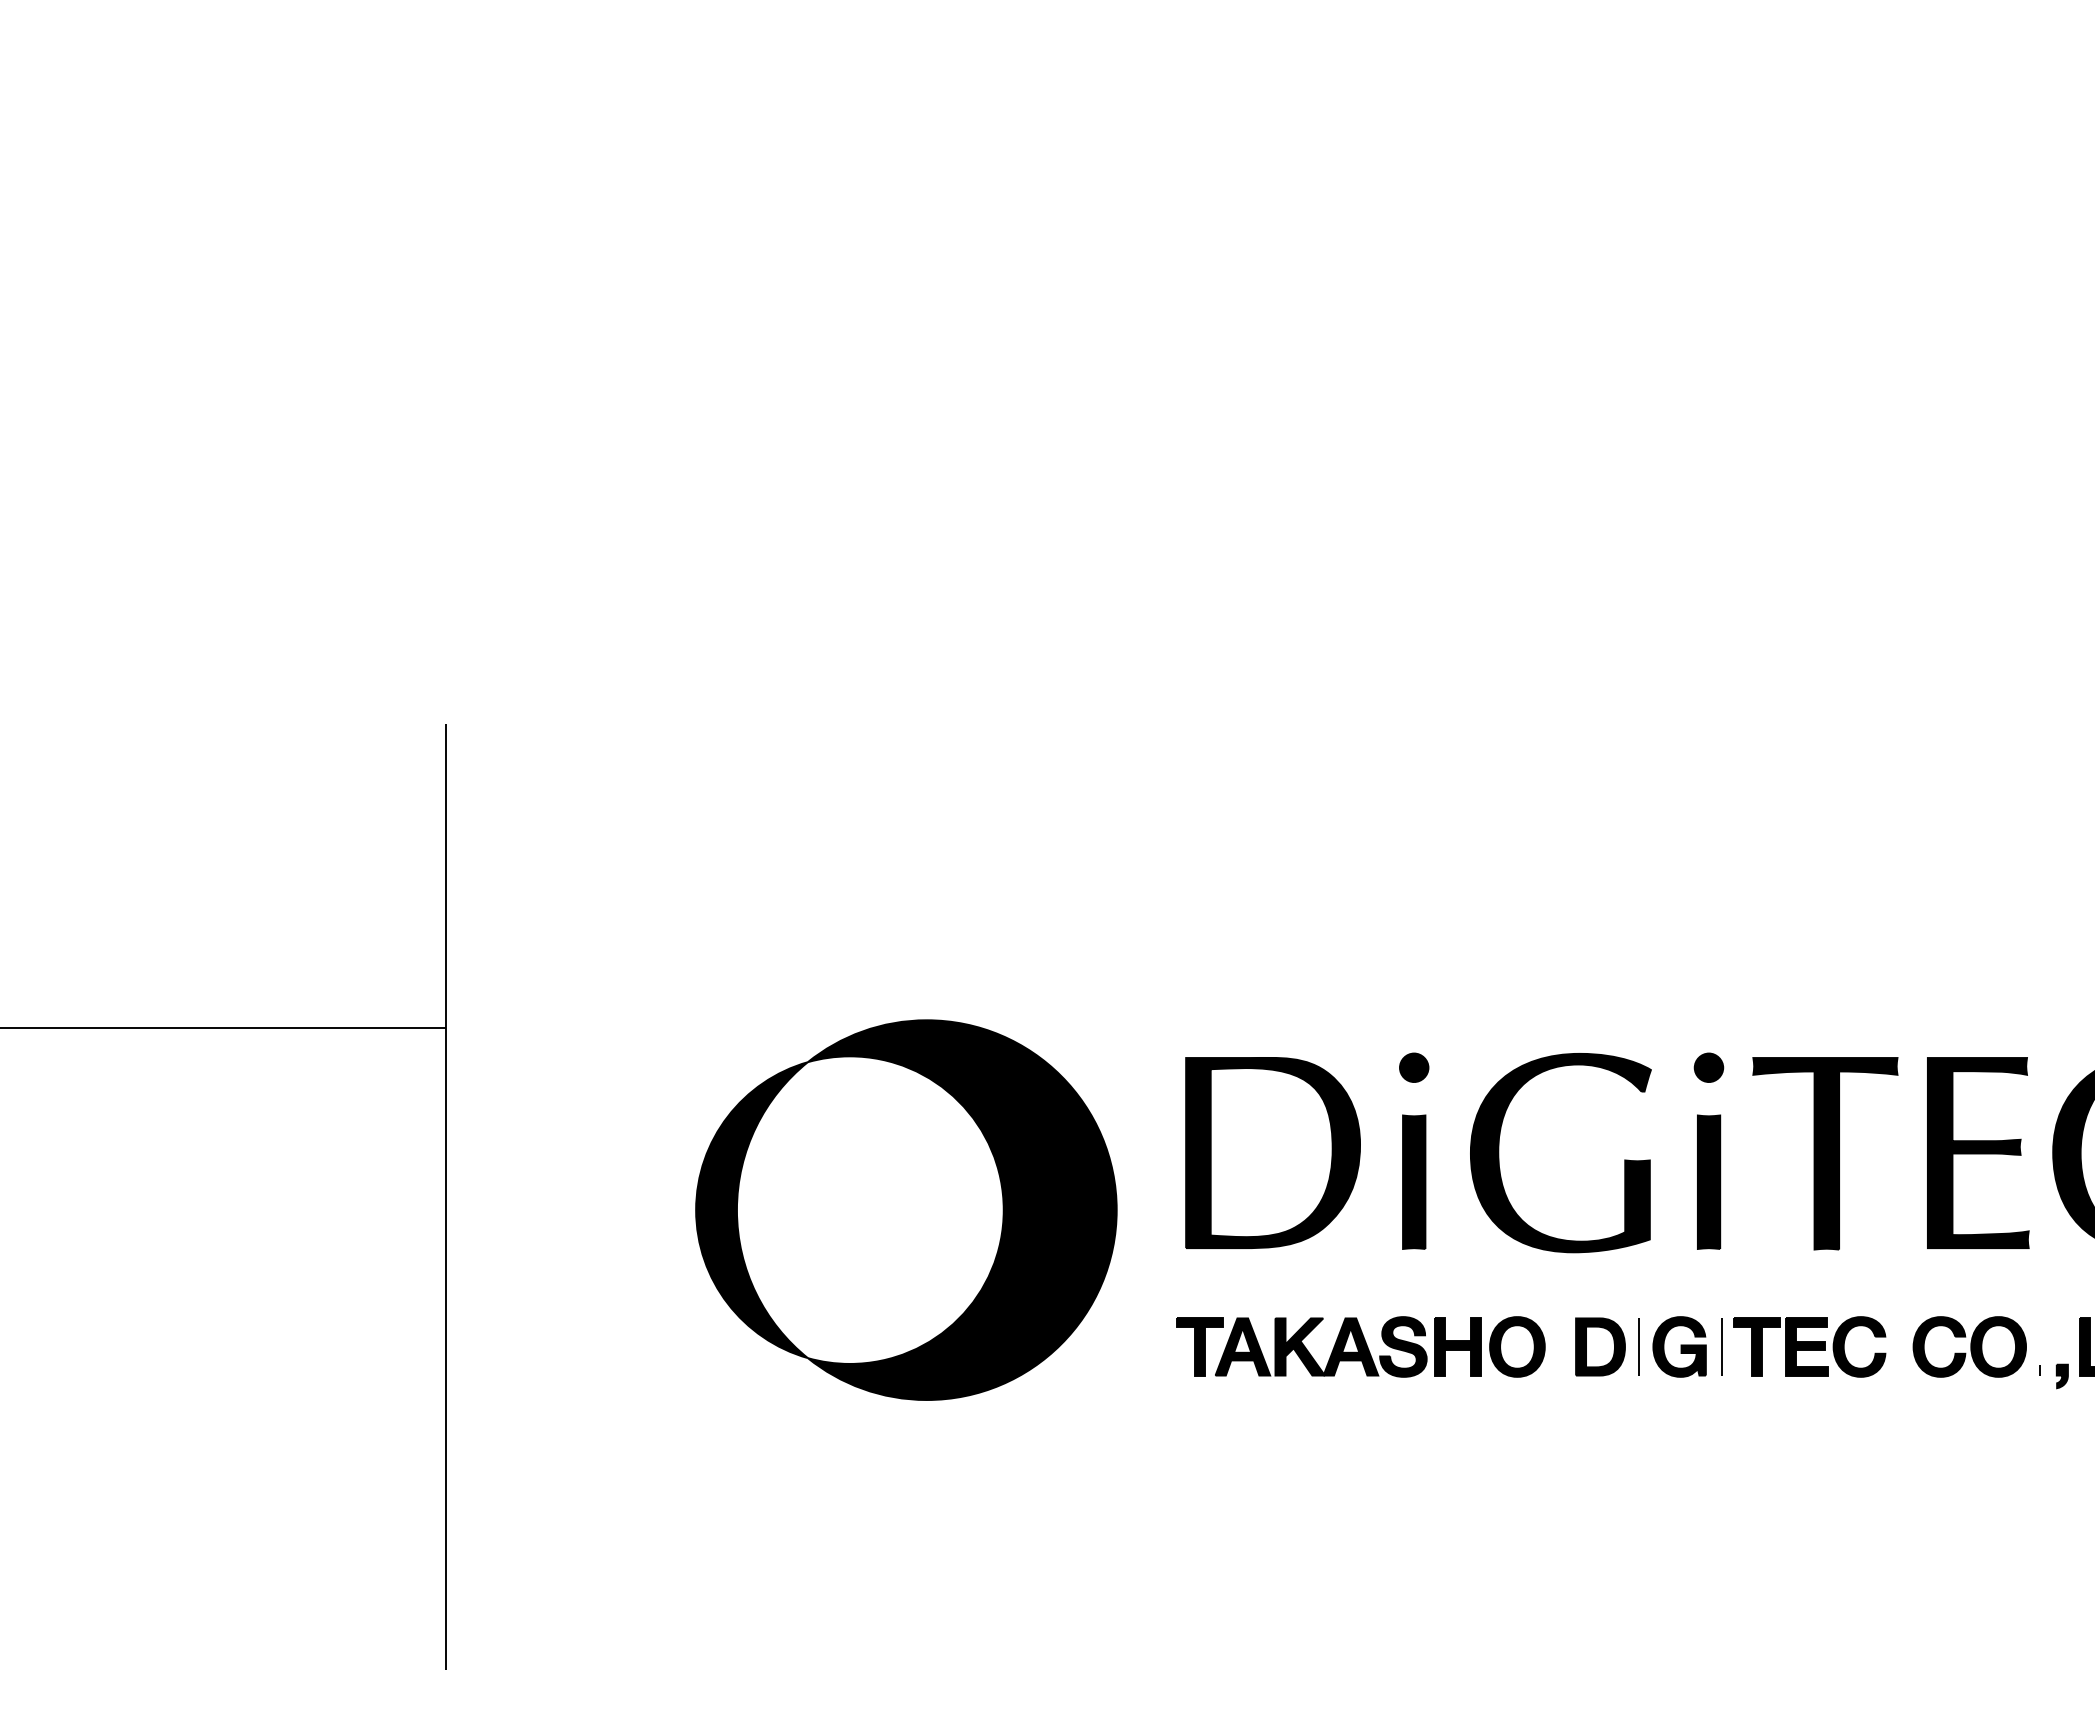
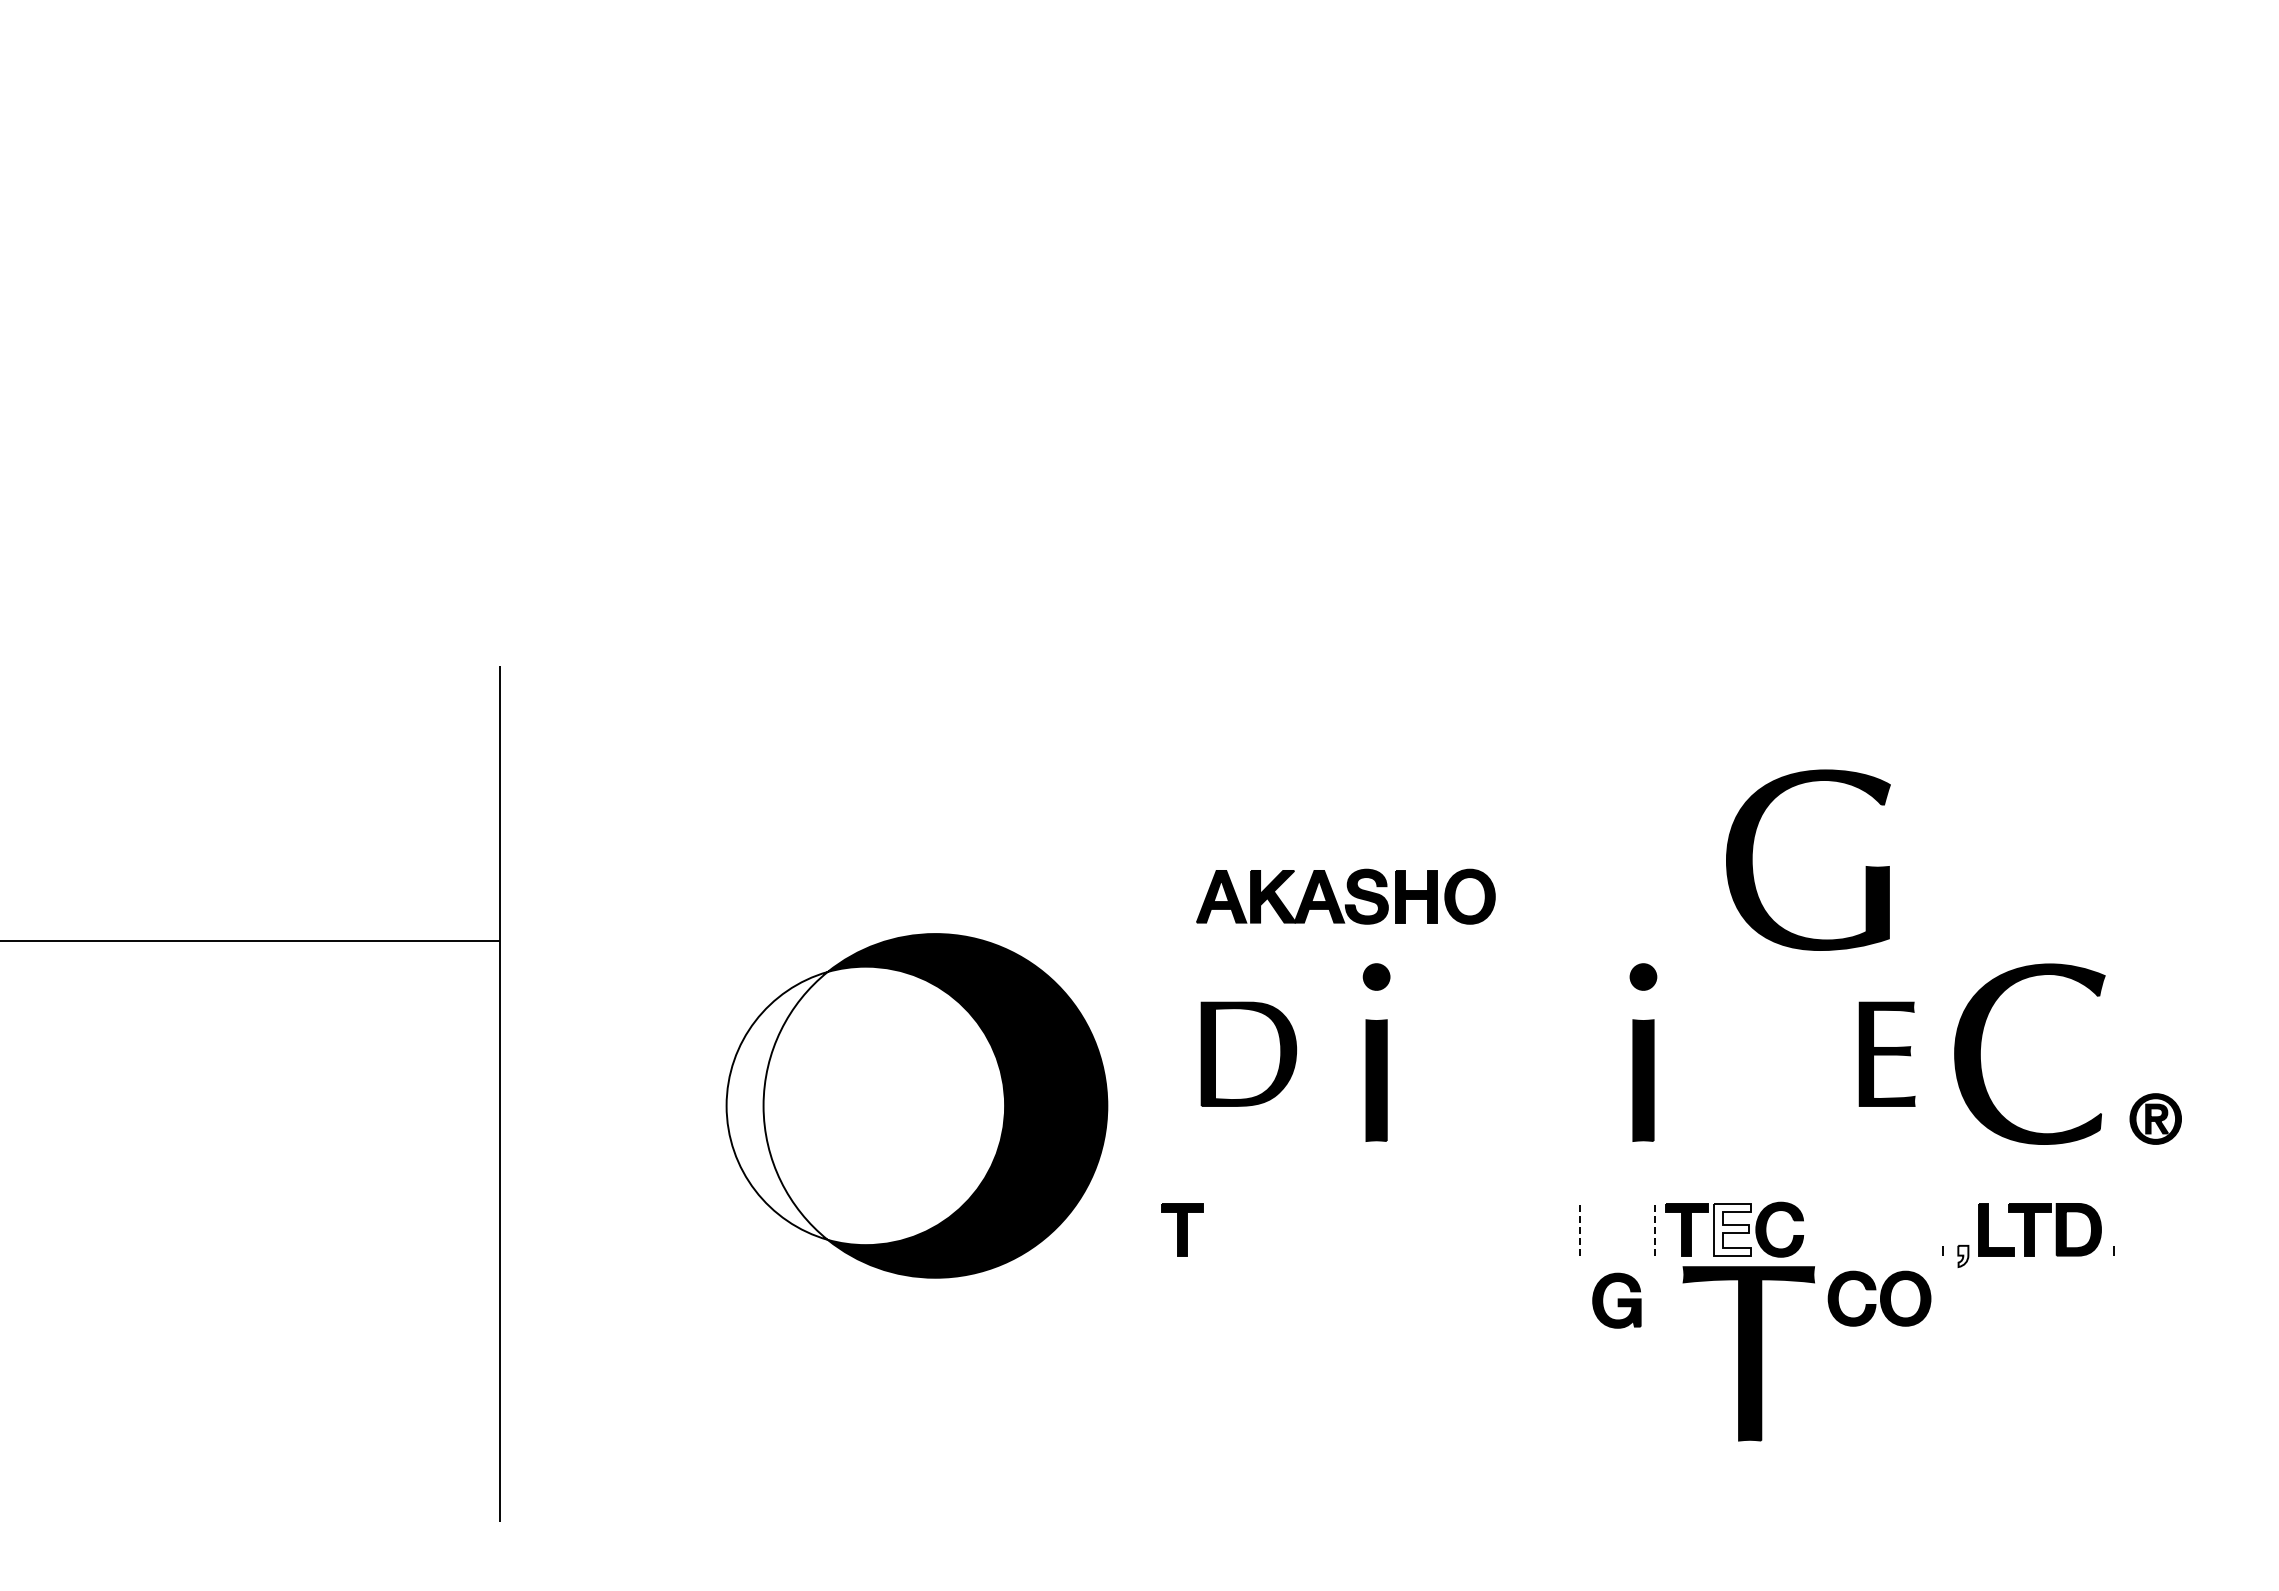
part: (1499, 1152) -> (1752, 859), moved
part: (1272, 1153) -> (1248, 1054), size x0.6
part: (1825, 1153) -> (1748, 1353), moved
part: (1977, 1153) -> (1886, 1054), size x0.6
fill: (751, 1209) -> (776, 1105), removed
part: (1379, 1346) -> (1345, 896), moved
part: (1600, 1346) -> (1545, 1229), removed
line: (1638, 1346) -> (1579, 1229), solid -> dashed
part: (1679, 1346) -> (1616, 1300), moved
line: (1722, 1346) -> (1655, 1229), solid -> dashed
fill: (1807, 1346) -> (1732, 1229), removed
part: (1969, 1346) -> (1879, 1298), moved
fill: (2062, 1376) -> (1963, 1256), removed

